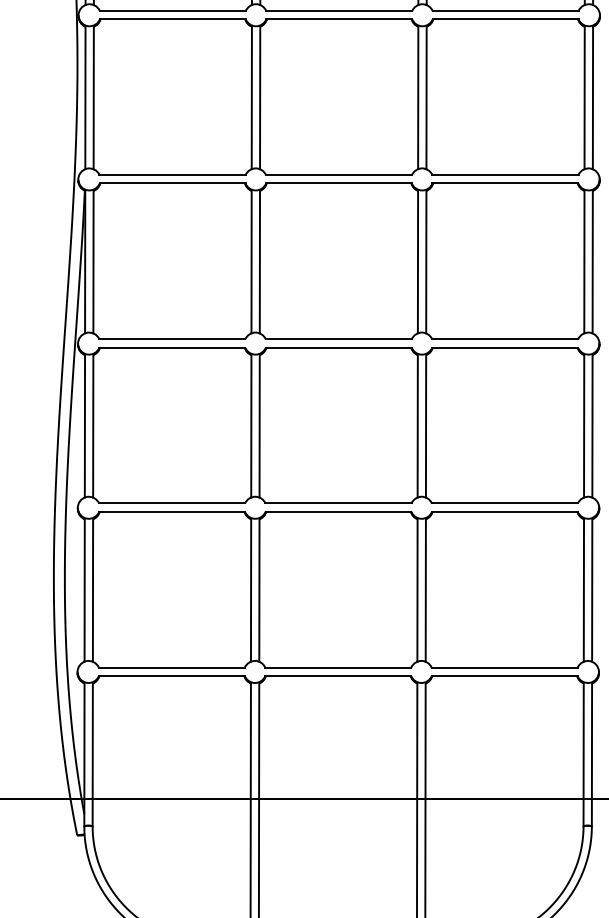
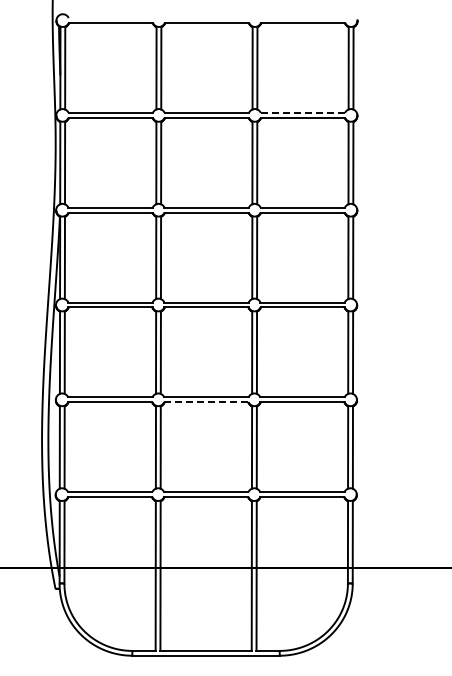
line: (504, 10) -> (302, 112), solid -> dashed
line: (338, 512) -> (206, 402), solid -> dashed

